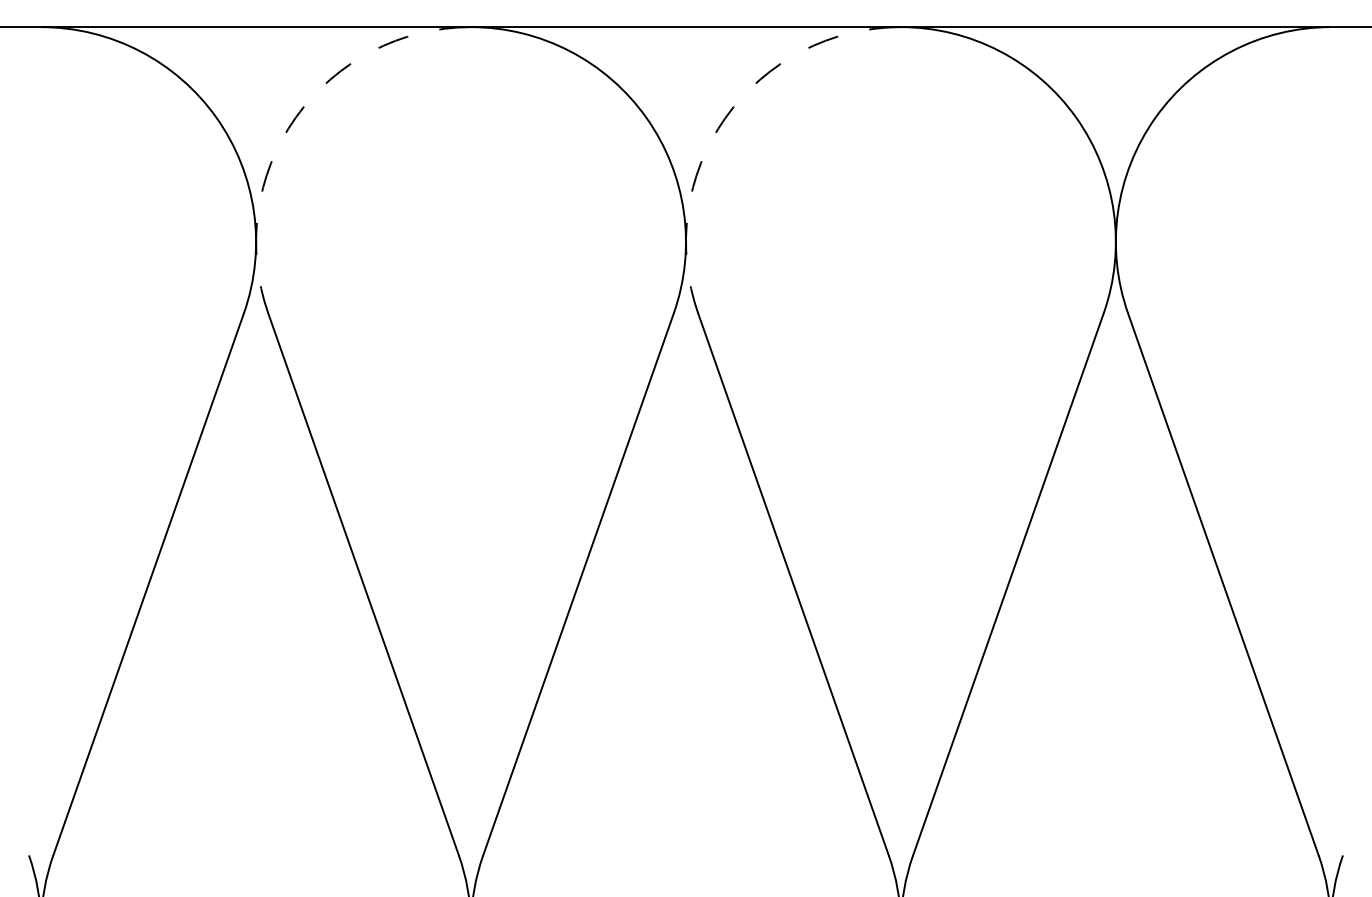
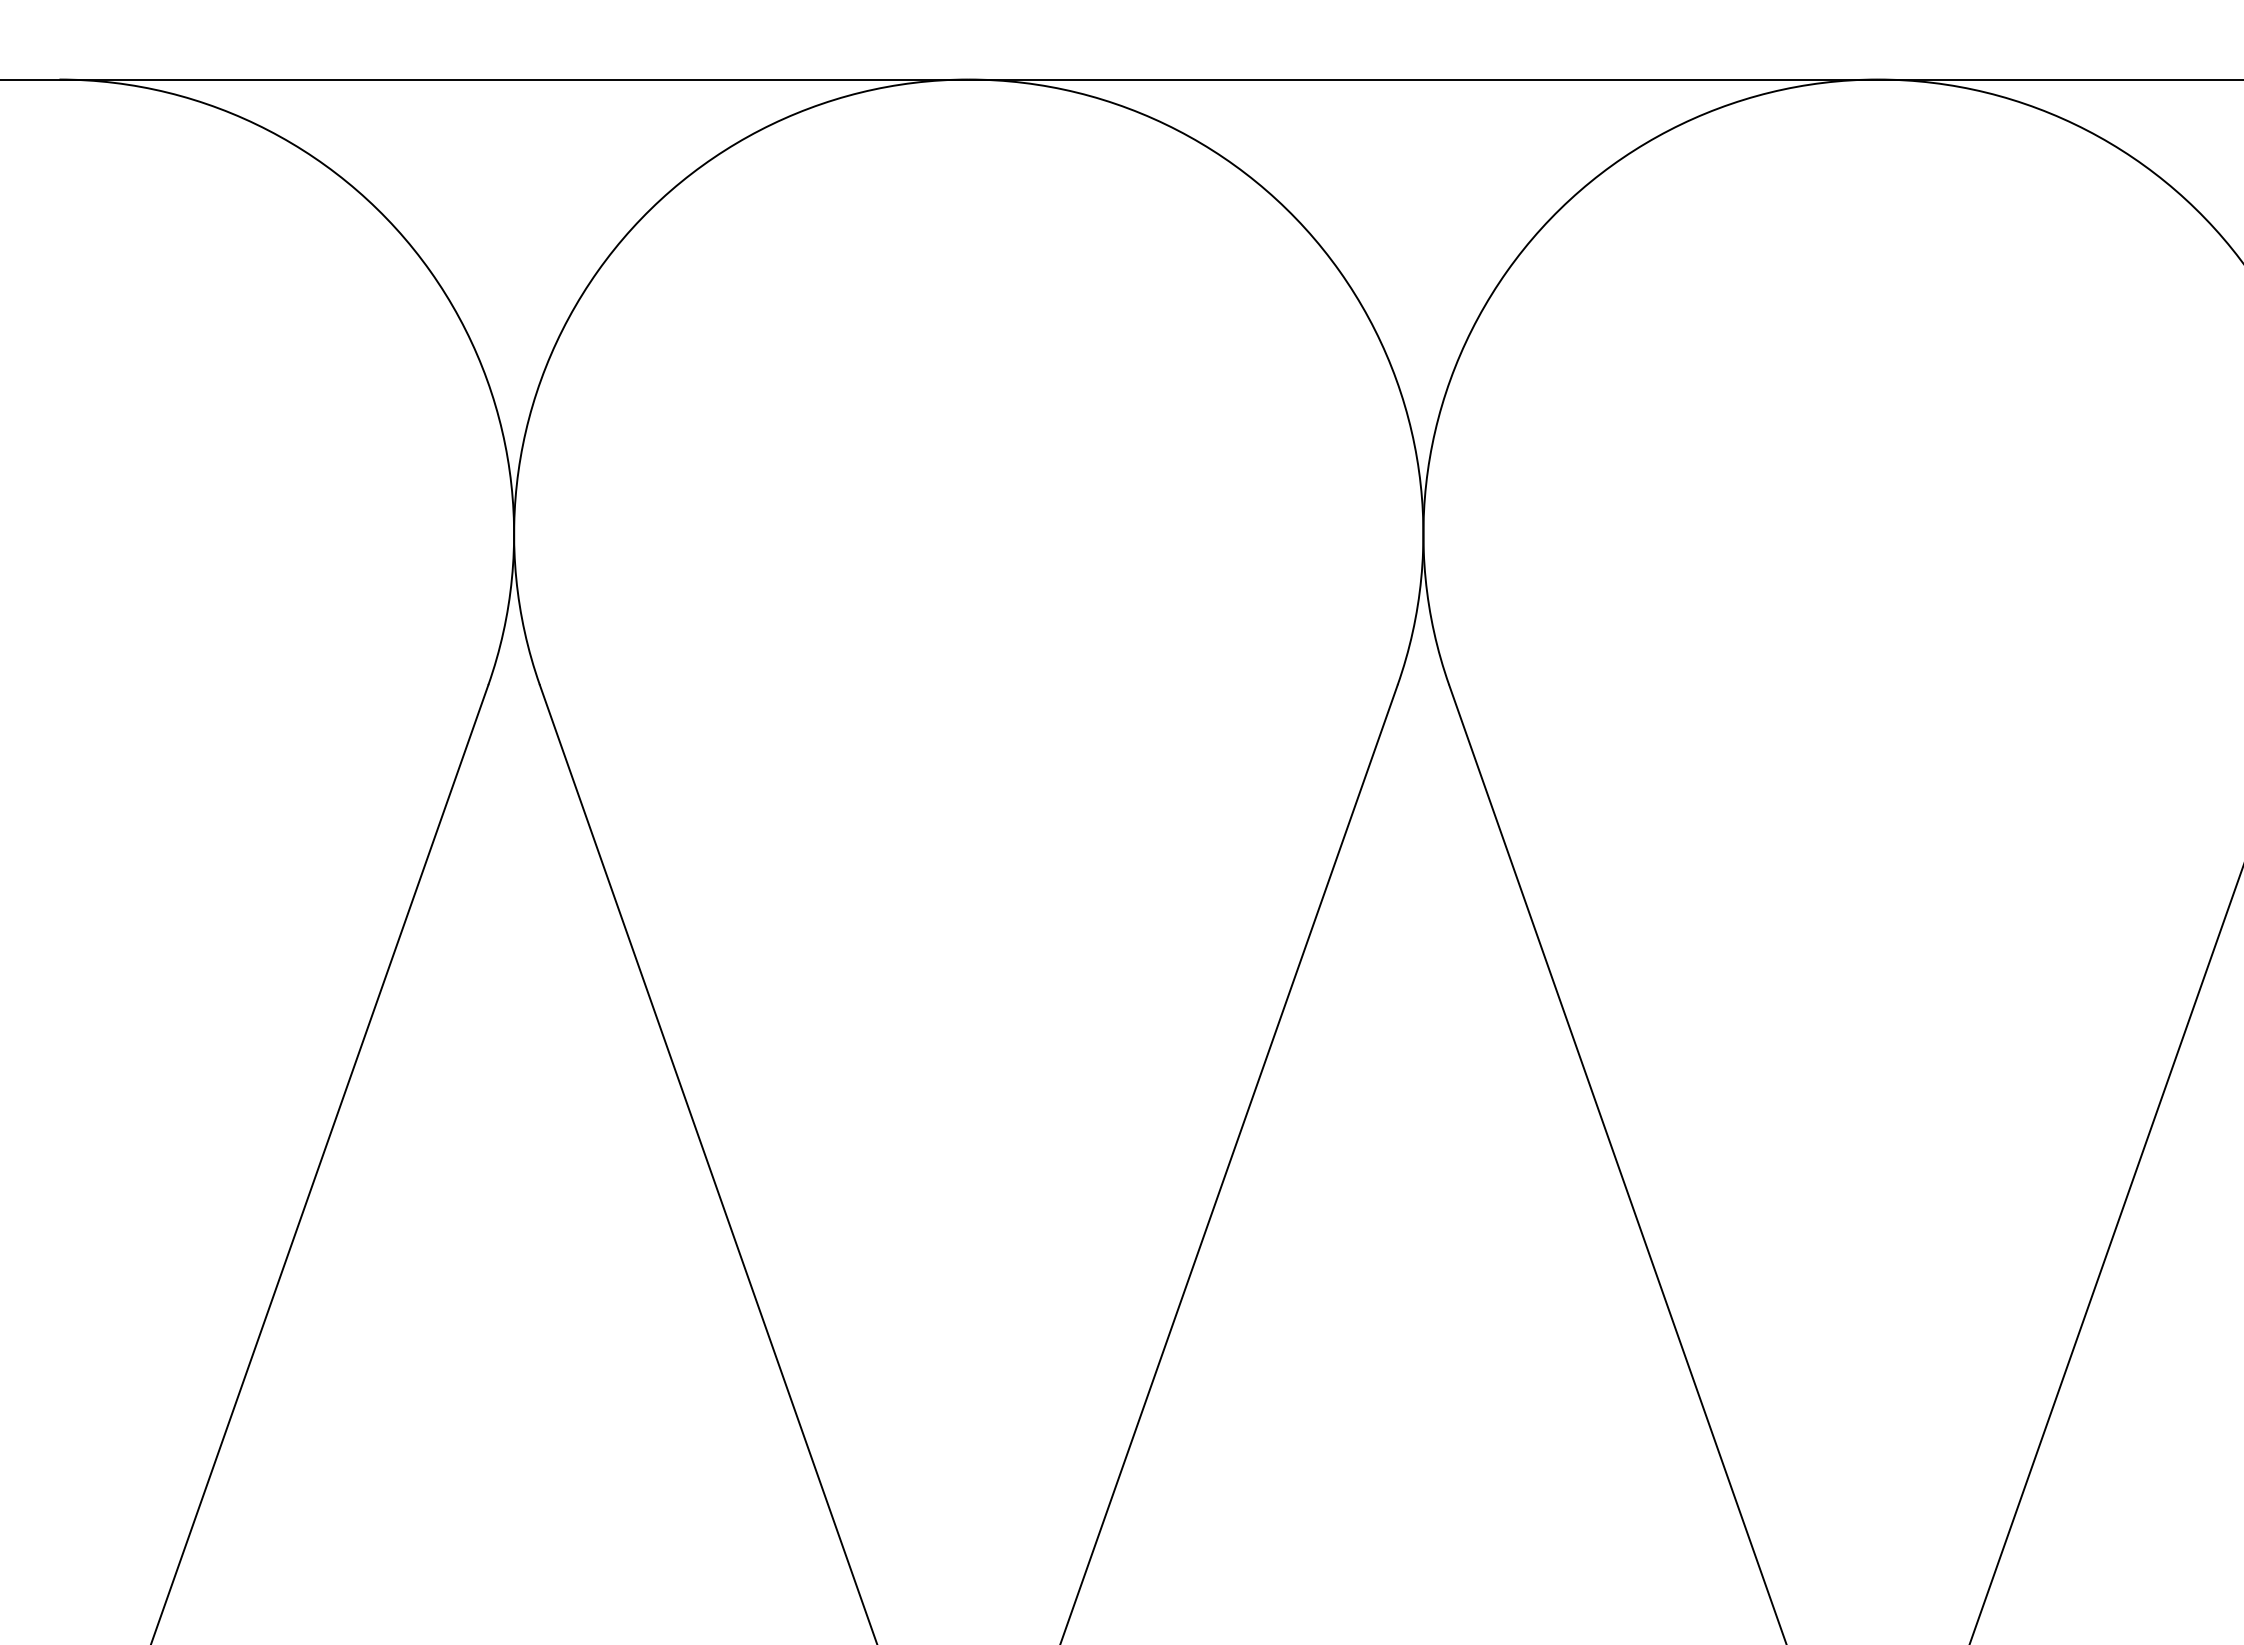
arc: (295, 117) -> (597, 270), dashed -> solid
arc: (725, 117) -> (1506, 270), dashed -> solid

